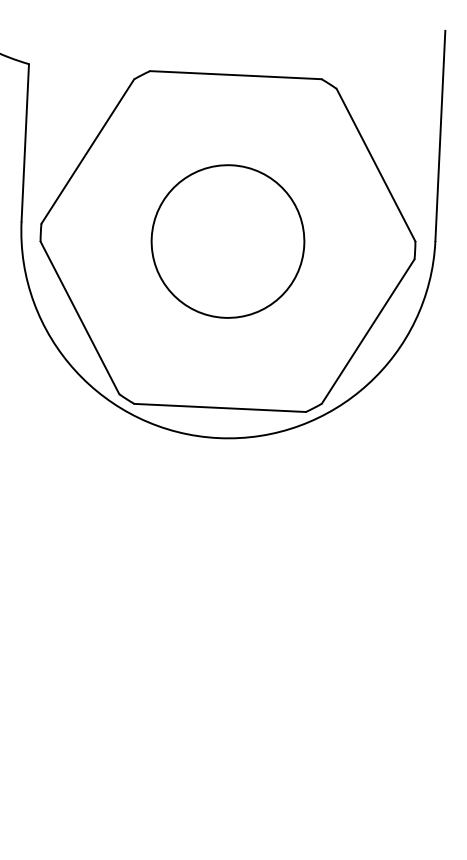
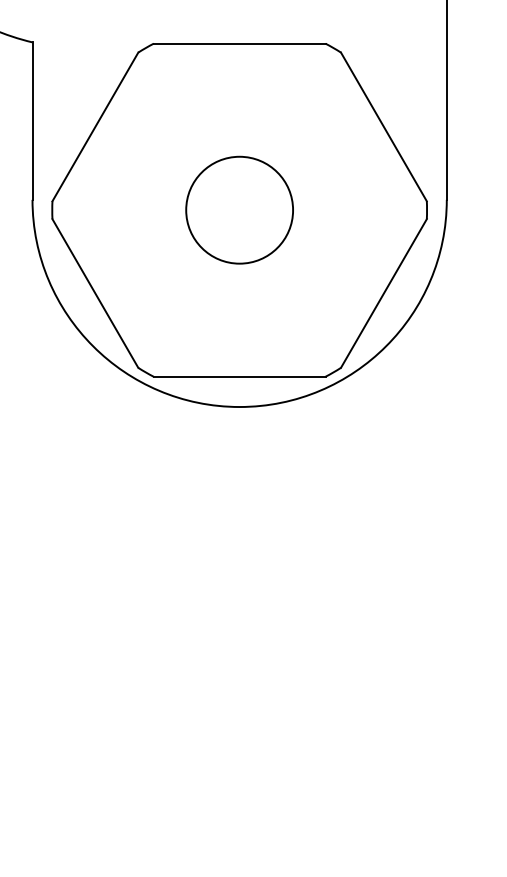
circle: (227, 240) -> (239, 209), size x0.7

